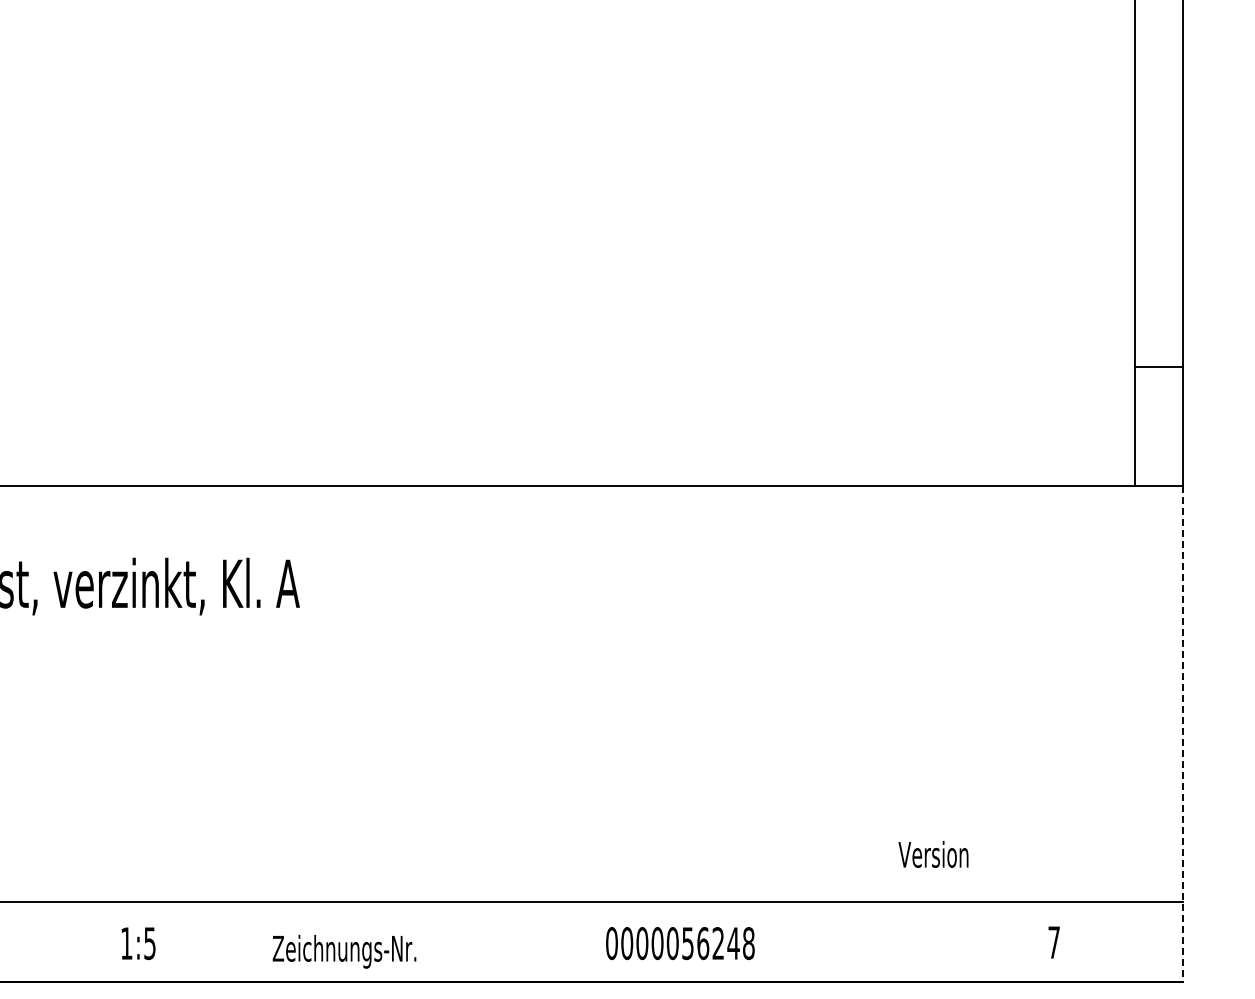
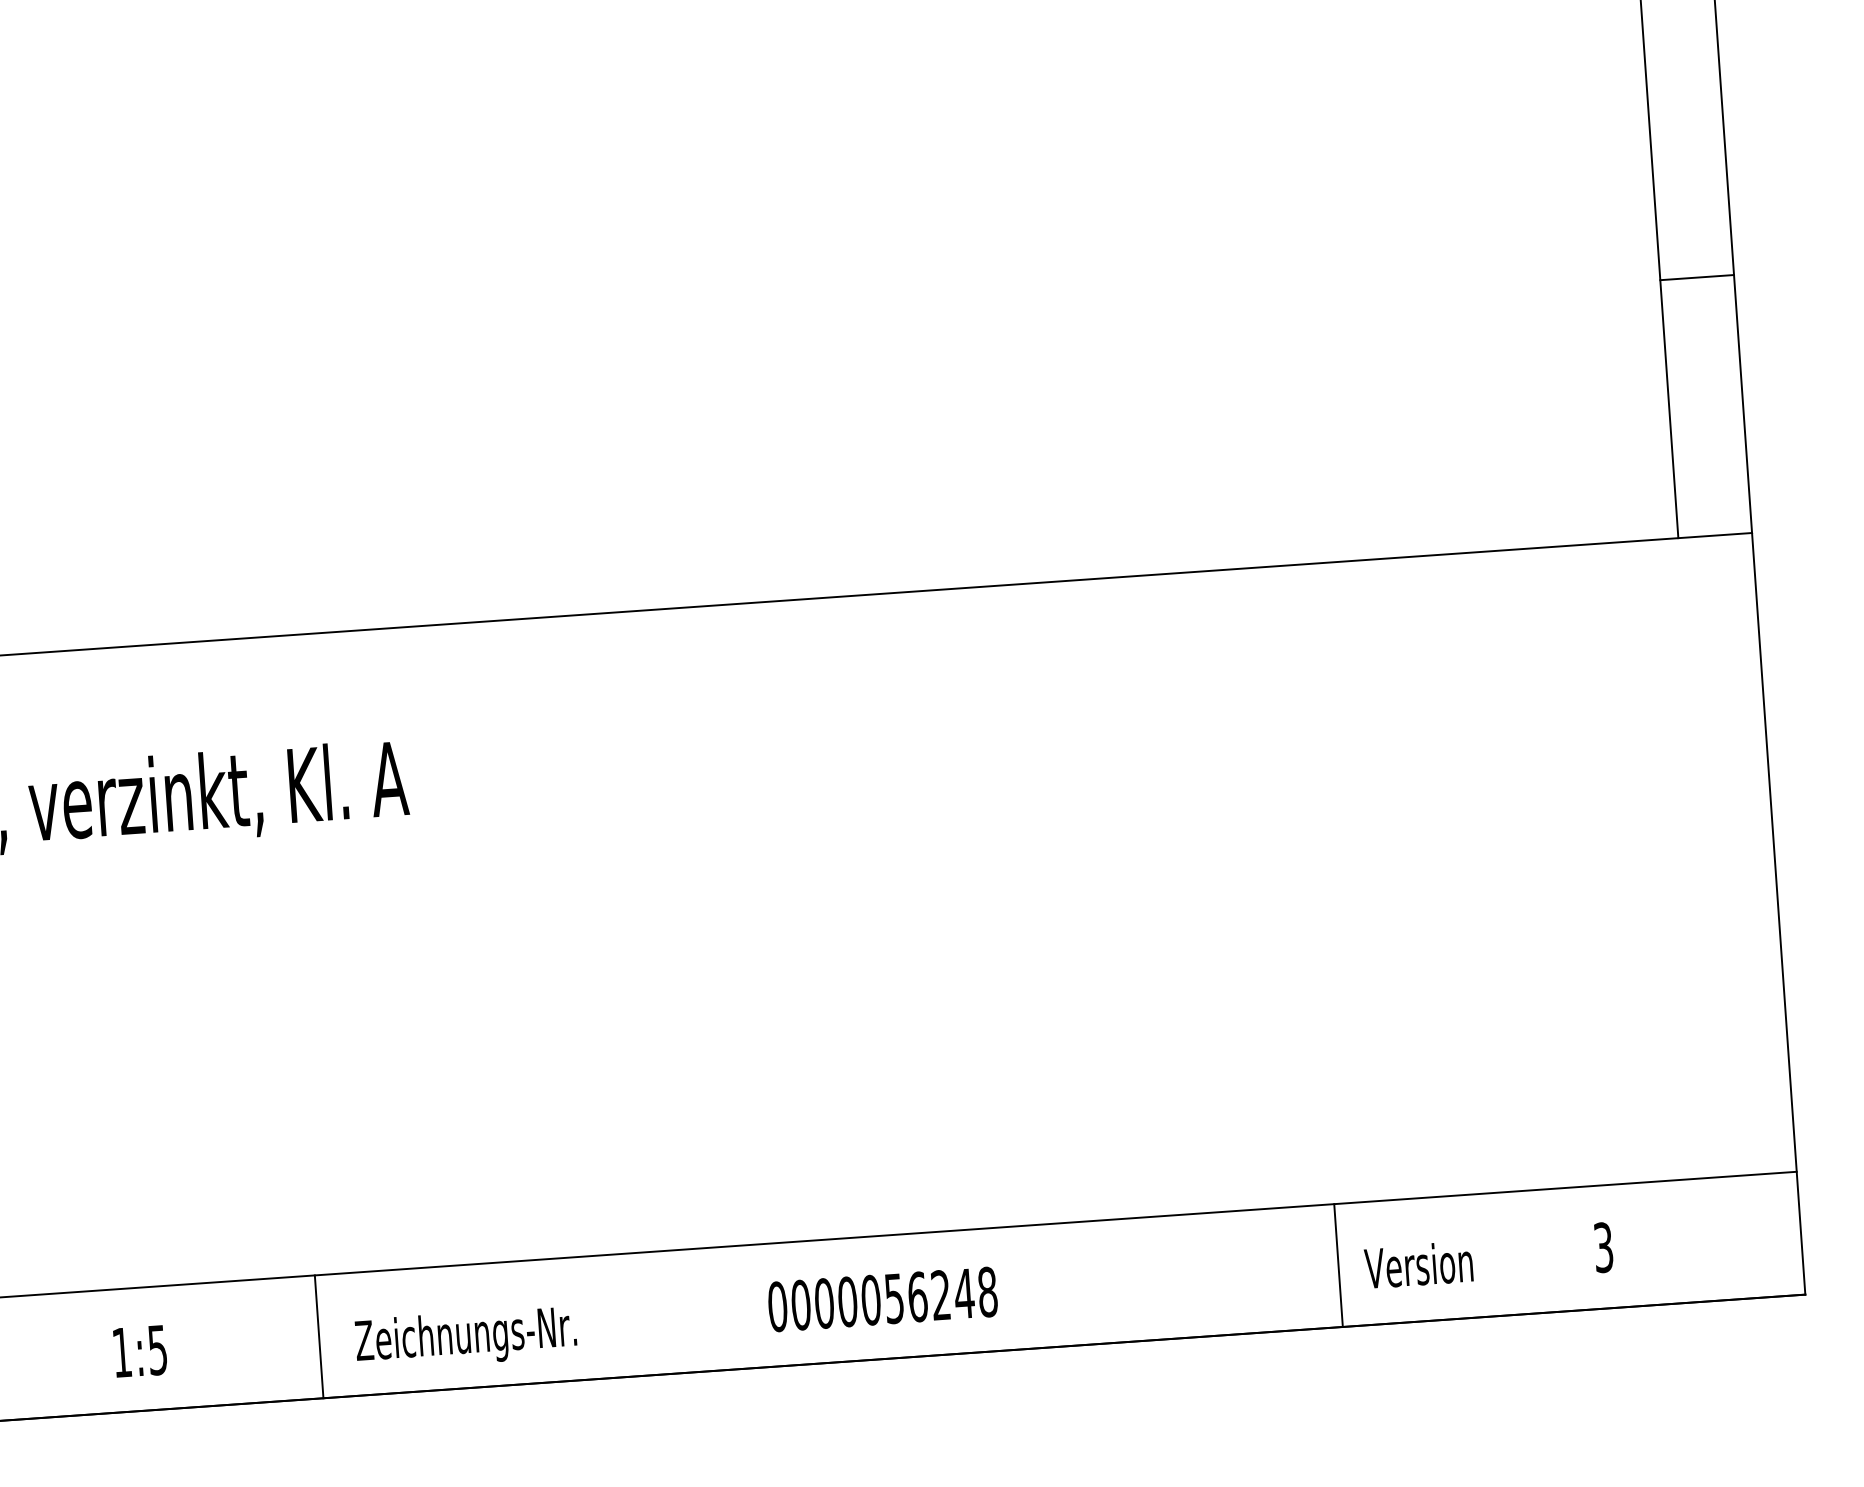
line: (1158, 366) -> (1696, 277), moved
line: (1182, 734) -> (1778, 914), dashed -> solid
text: (933, 854) -> (1418, 1265), moved
line: (217, 942) -> (319, 1337), added
line: (881, 942) -> (1338, 1266), added
text: (1053, 942) -> (1602, 1247), 7 -> 3
text: (138, 943) -> (140, 1351), moved
text: (680, 943) -> (882, 1299), moved
text: (344, 951) -> (466, 1337), moved

